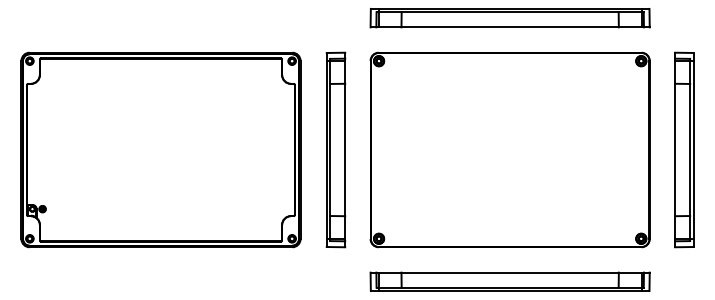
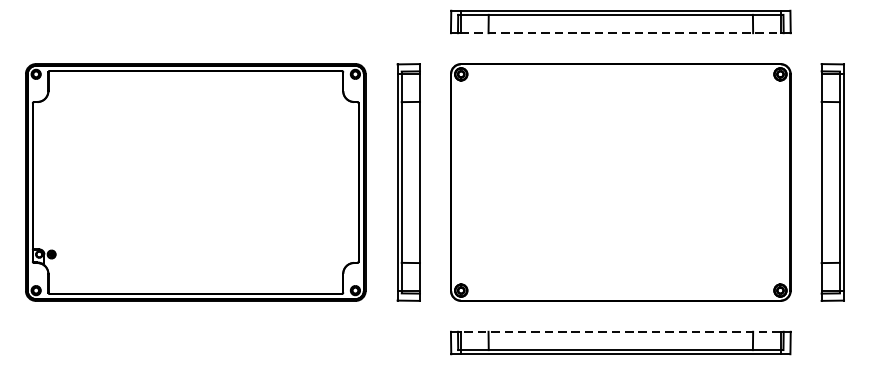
line: (510, 27) -> (621, 33), solid -> dashed
line: (509, 272) -> (620, 331), solid -> dashed

